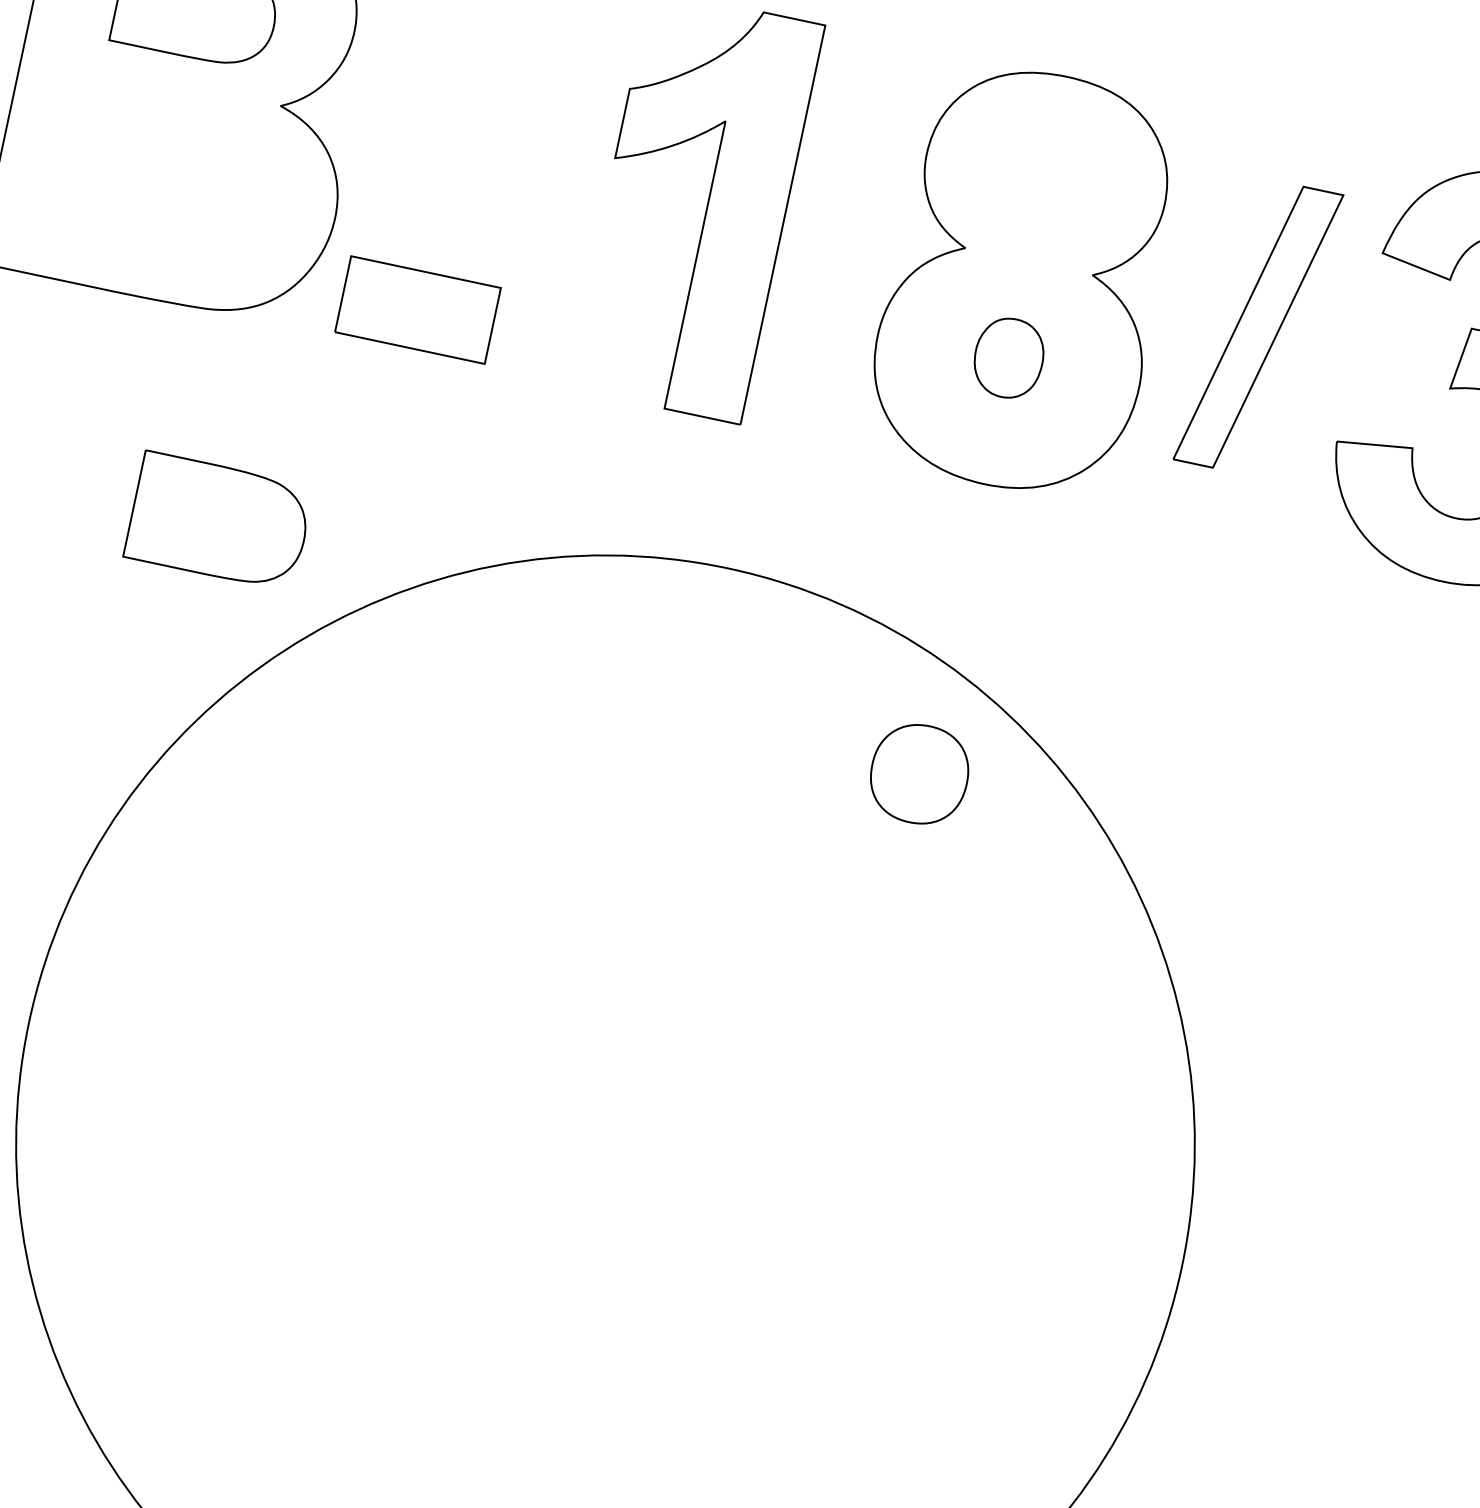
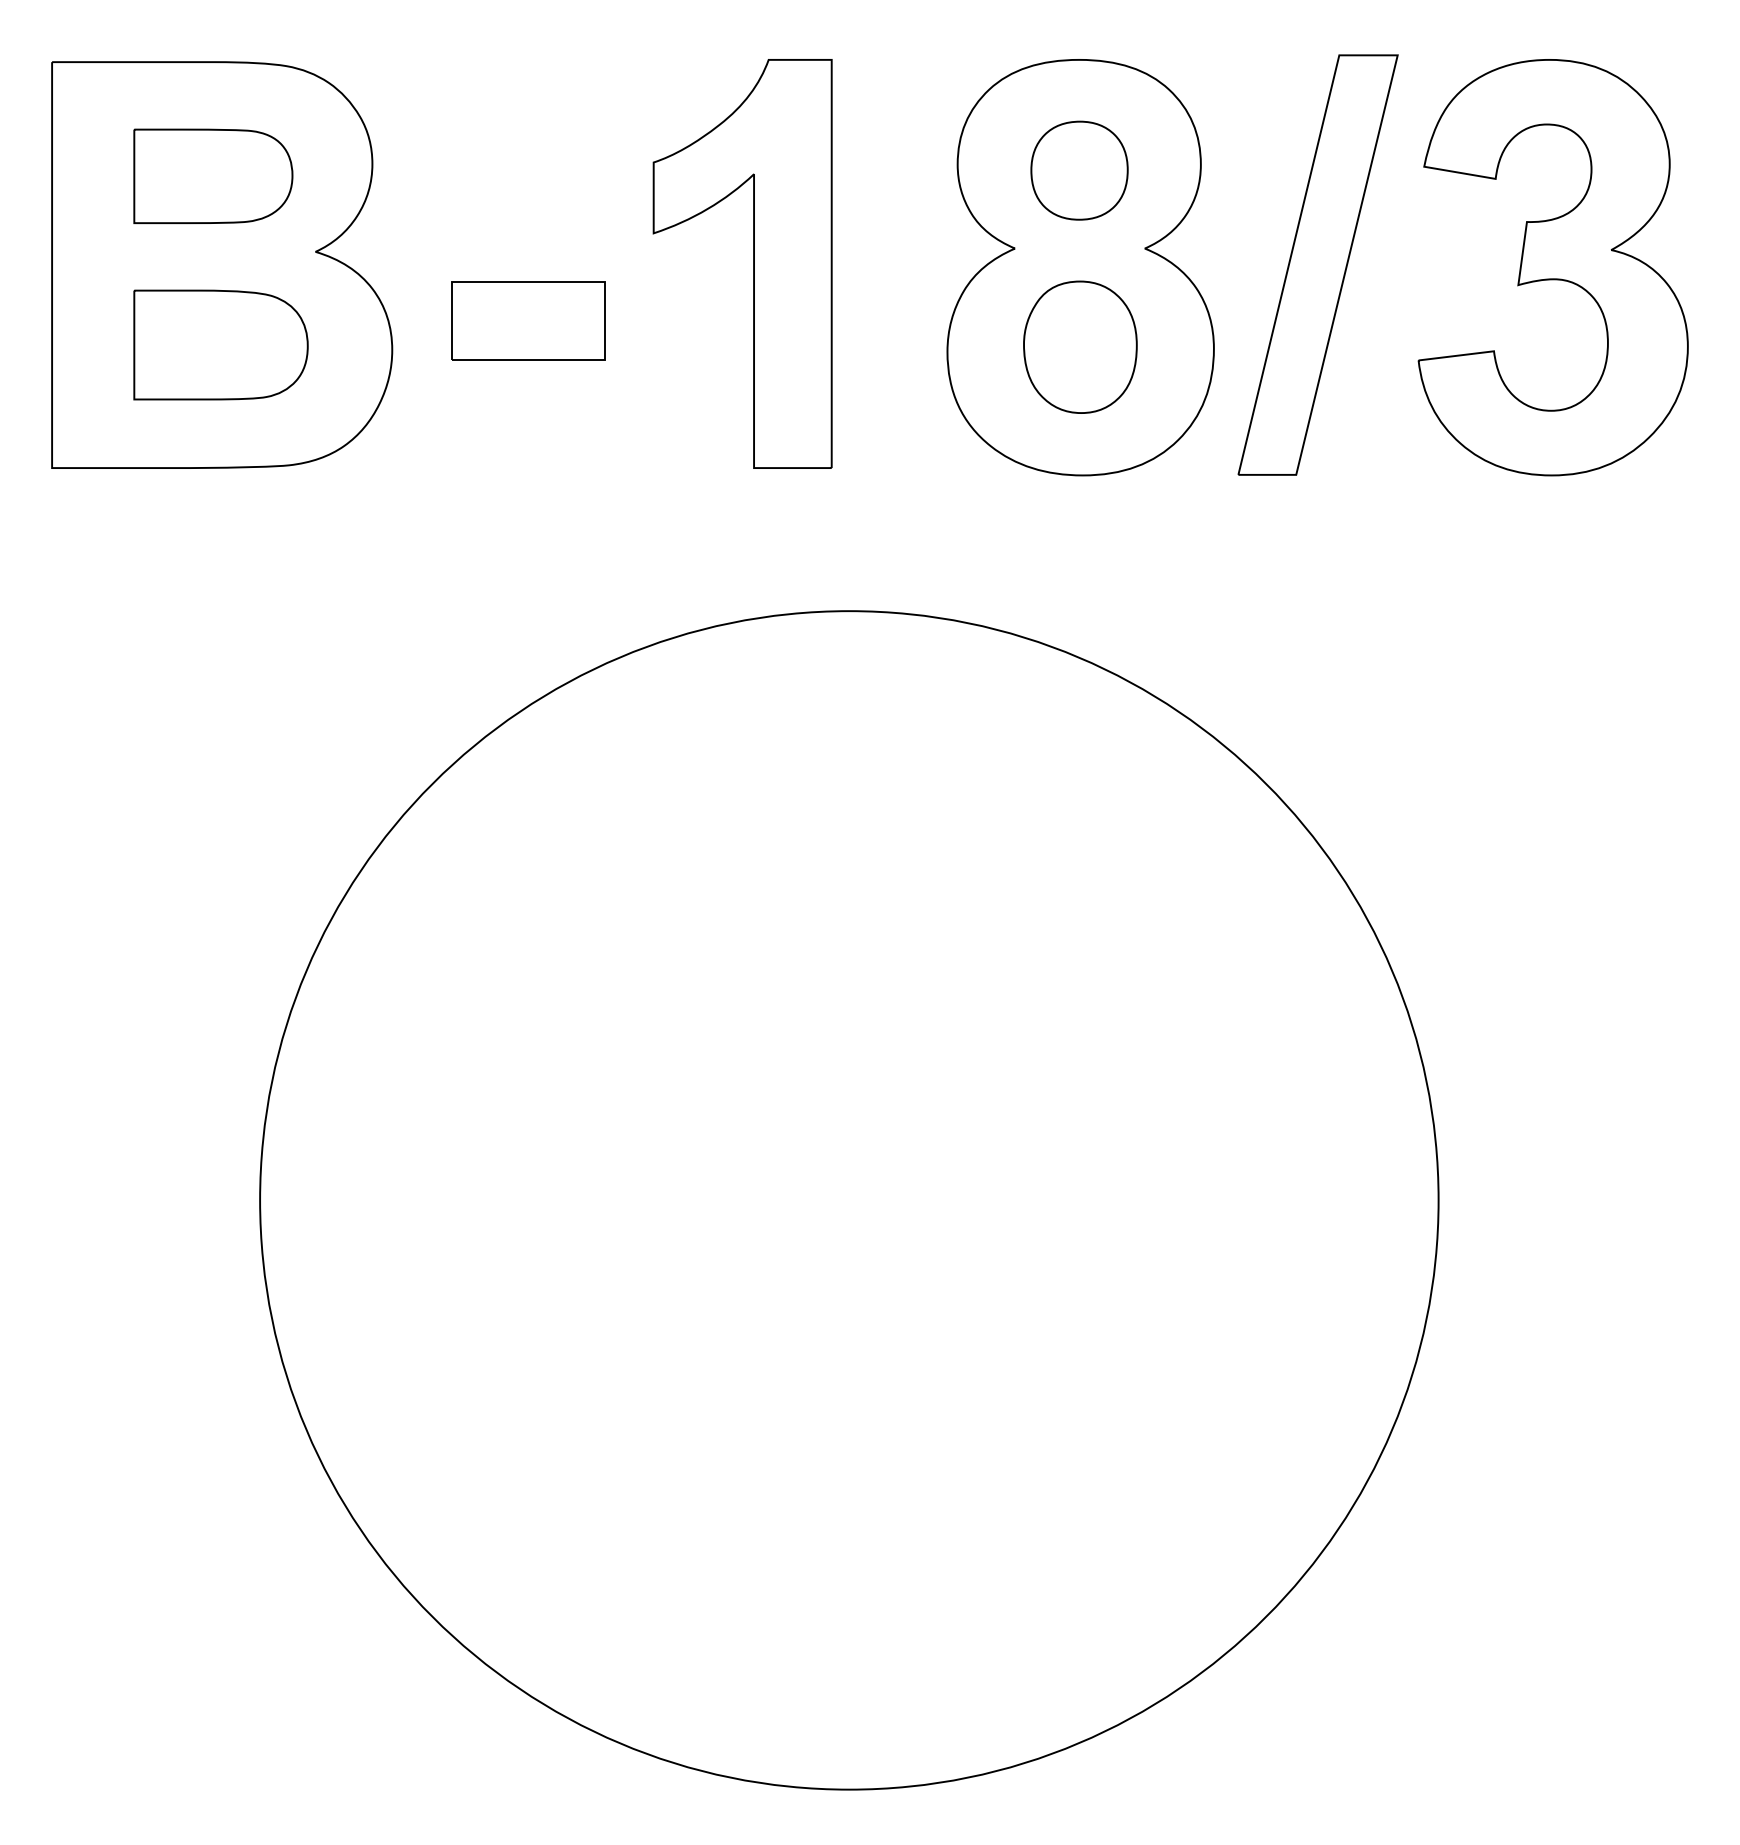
part: (418, 309) -> (528, 320), moved
part: (1257, 326) -> (1317, 264), size x1.43
part: (1009, 357) -> (1080, 346), size x1.67
part: (218, 520) -> (220, 344), moved
part: (919, 774) -> (1079, 170), moved

